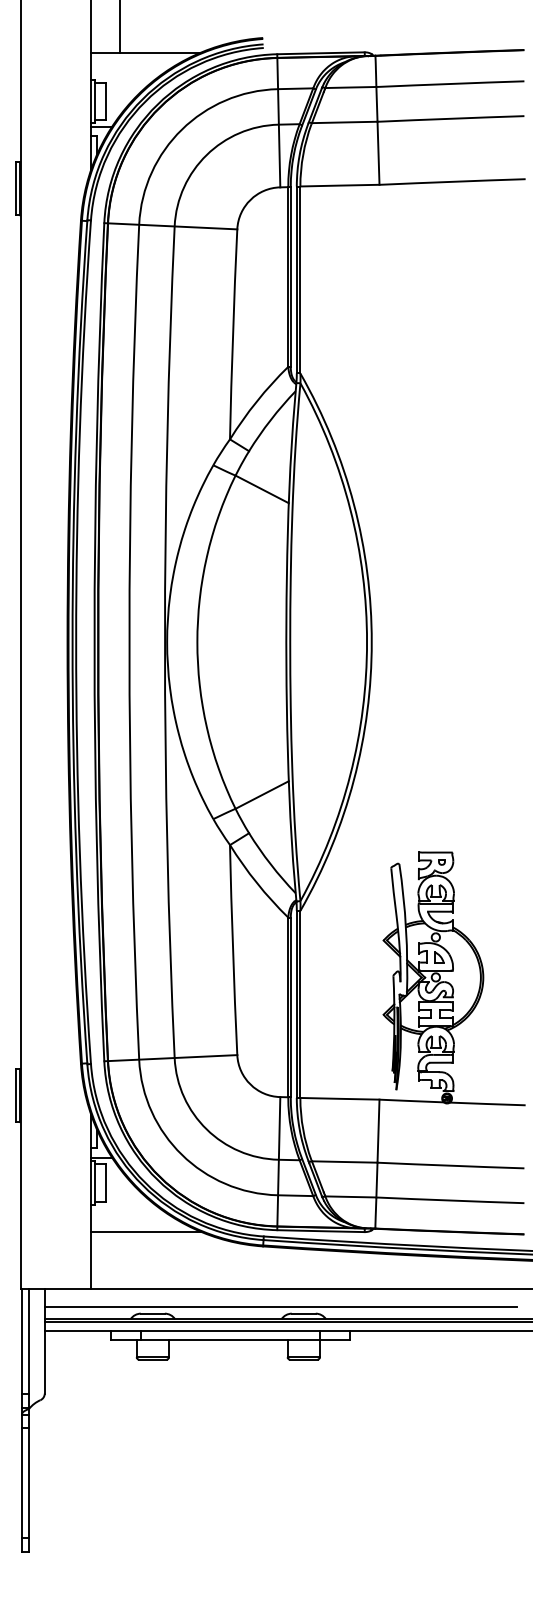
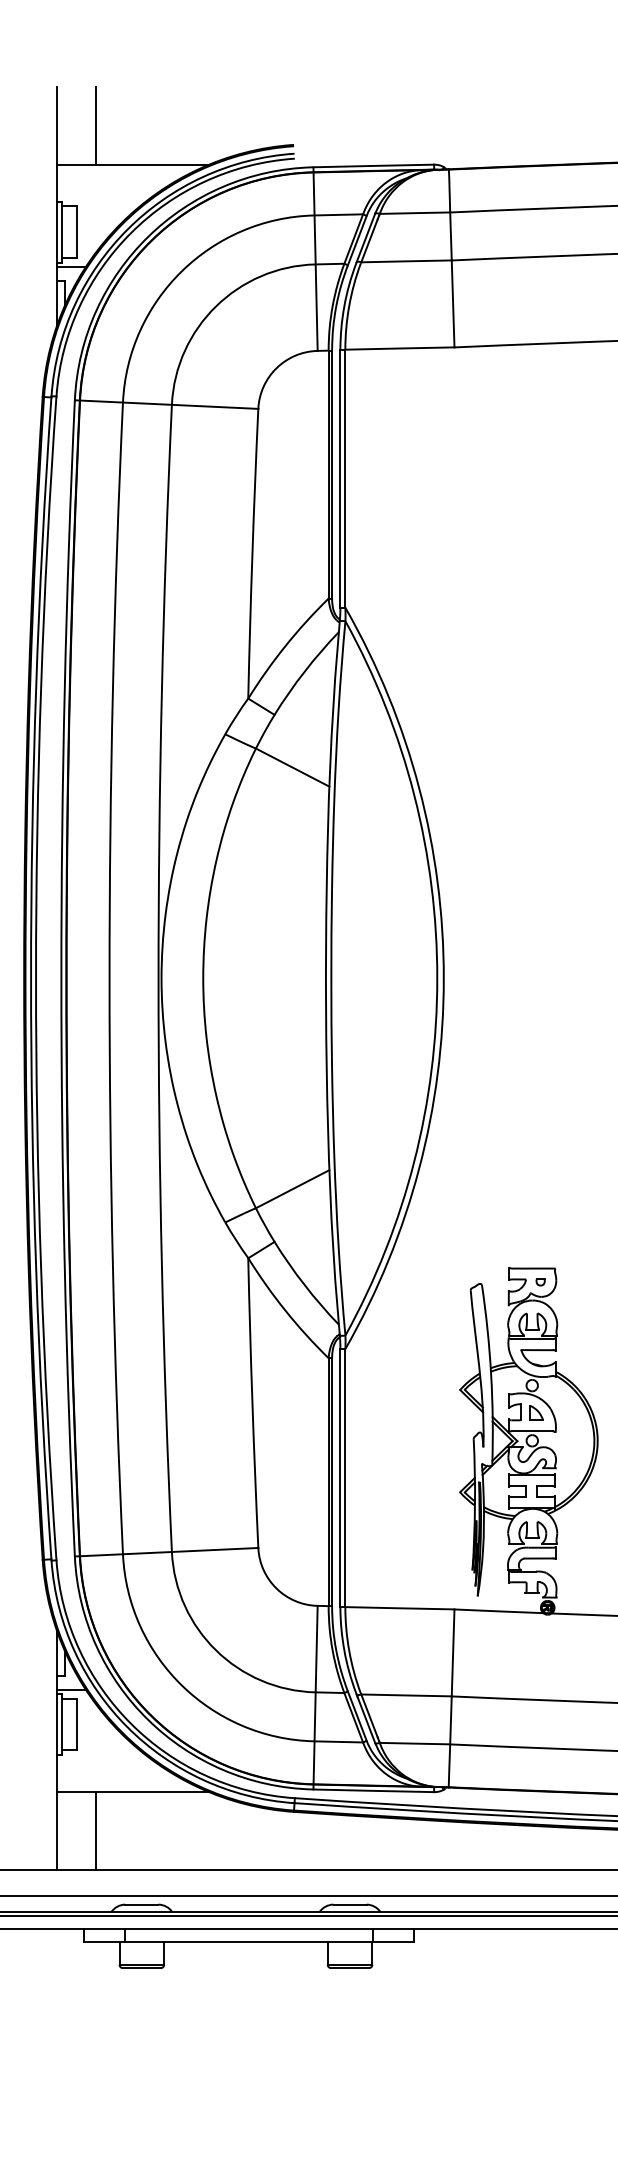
line: (119, 1259) -> (95, 1829), added

